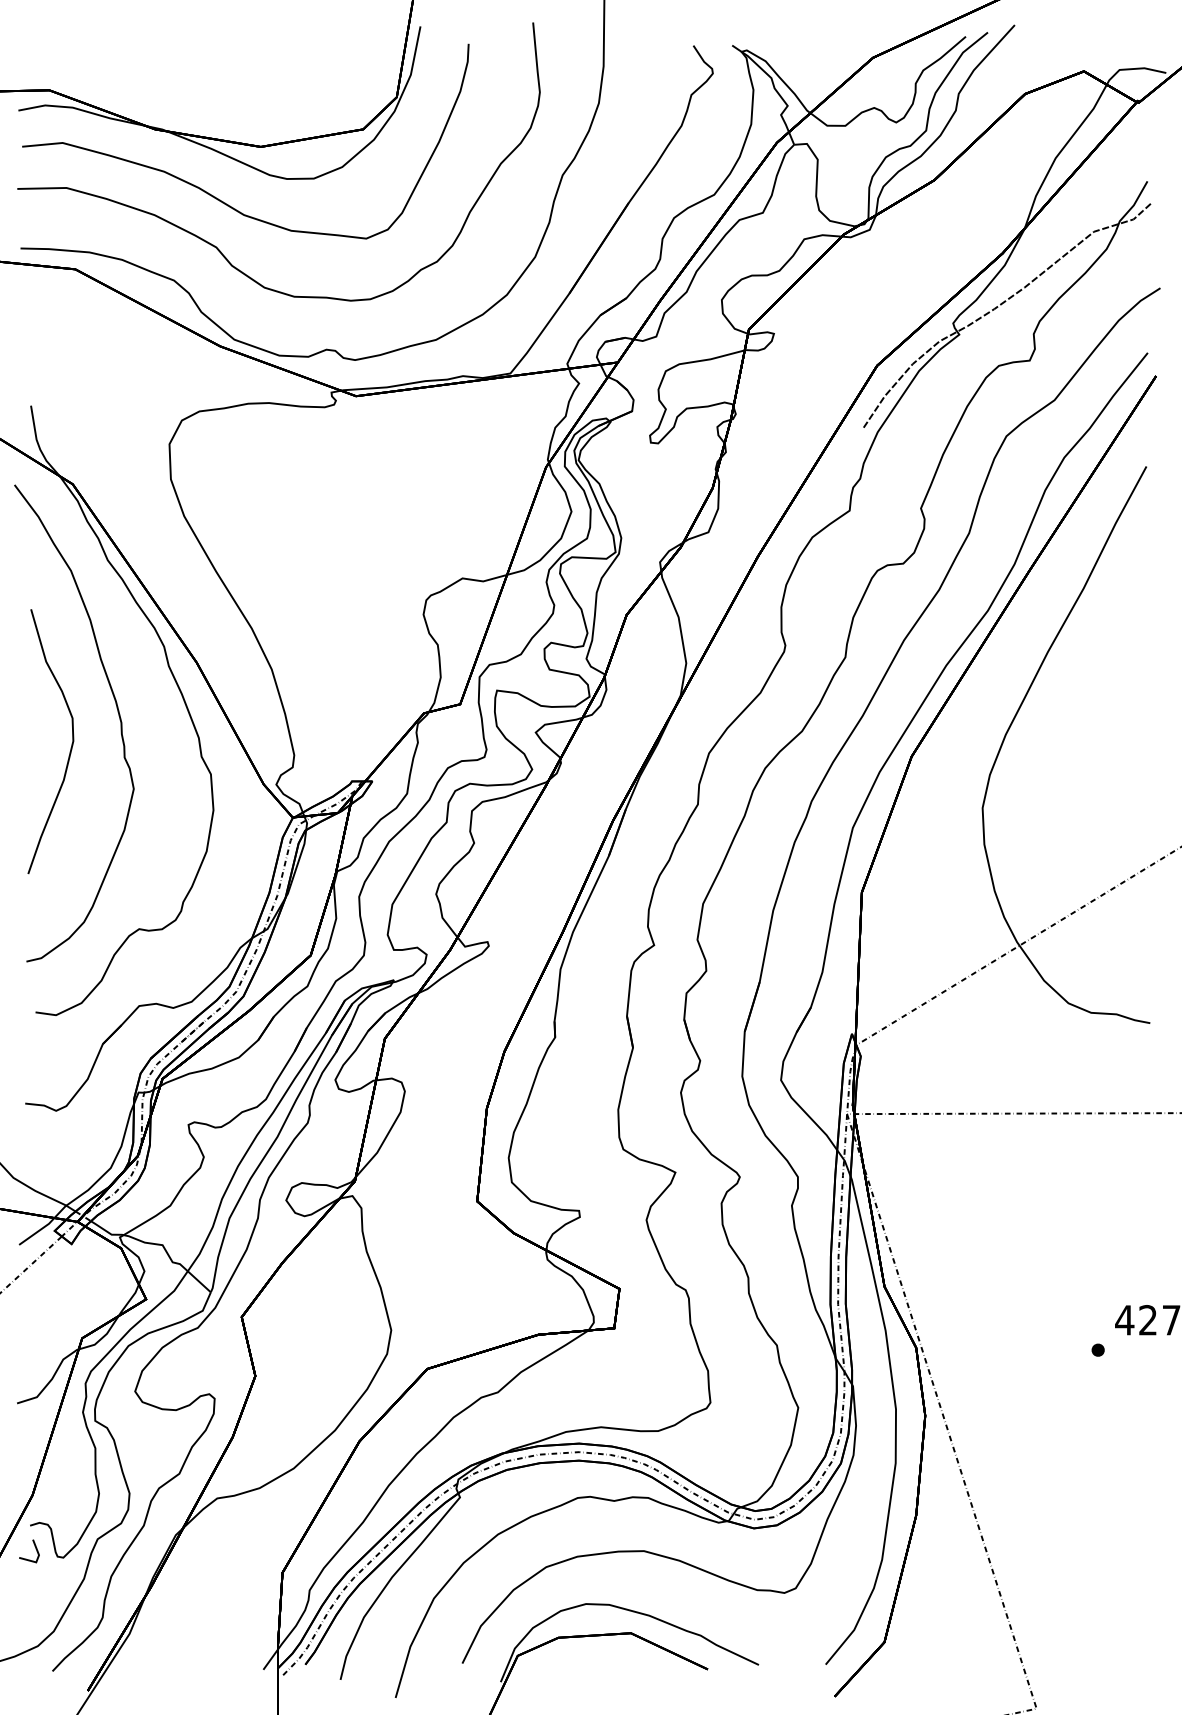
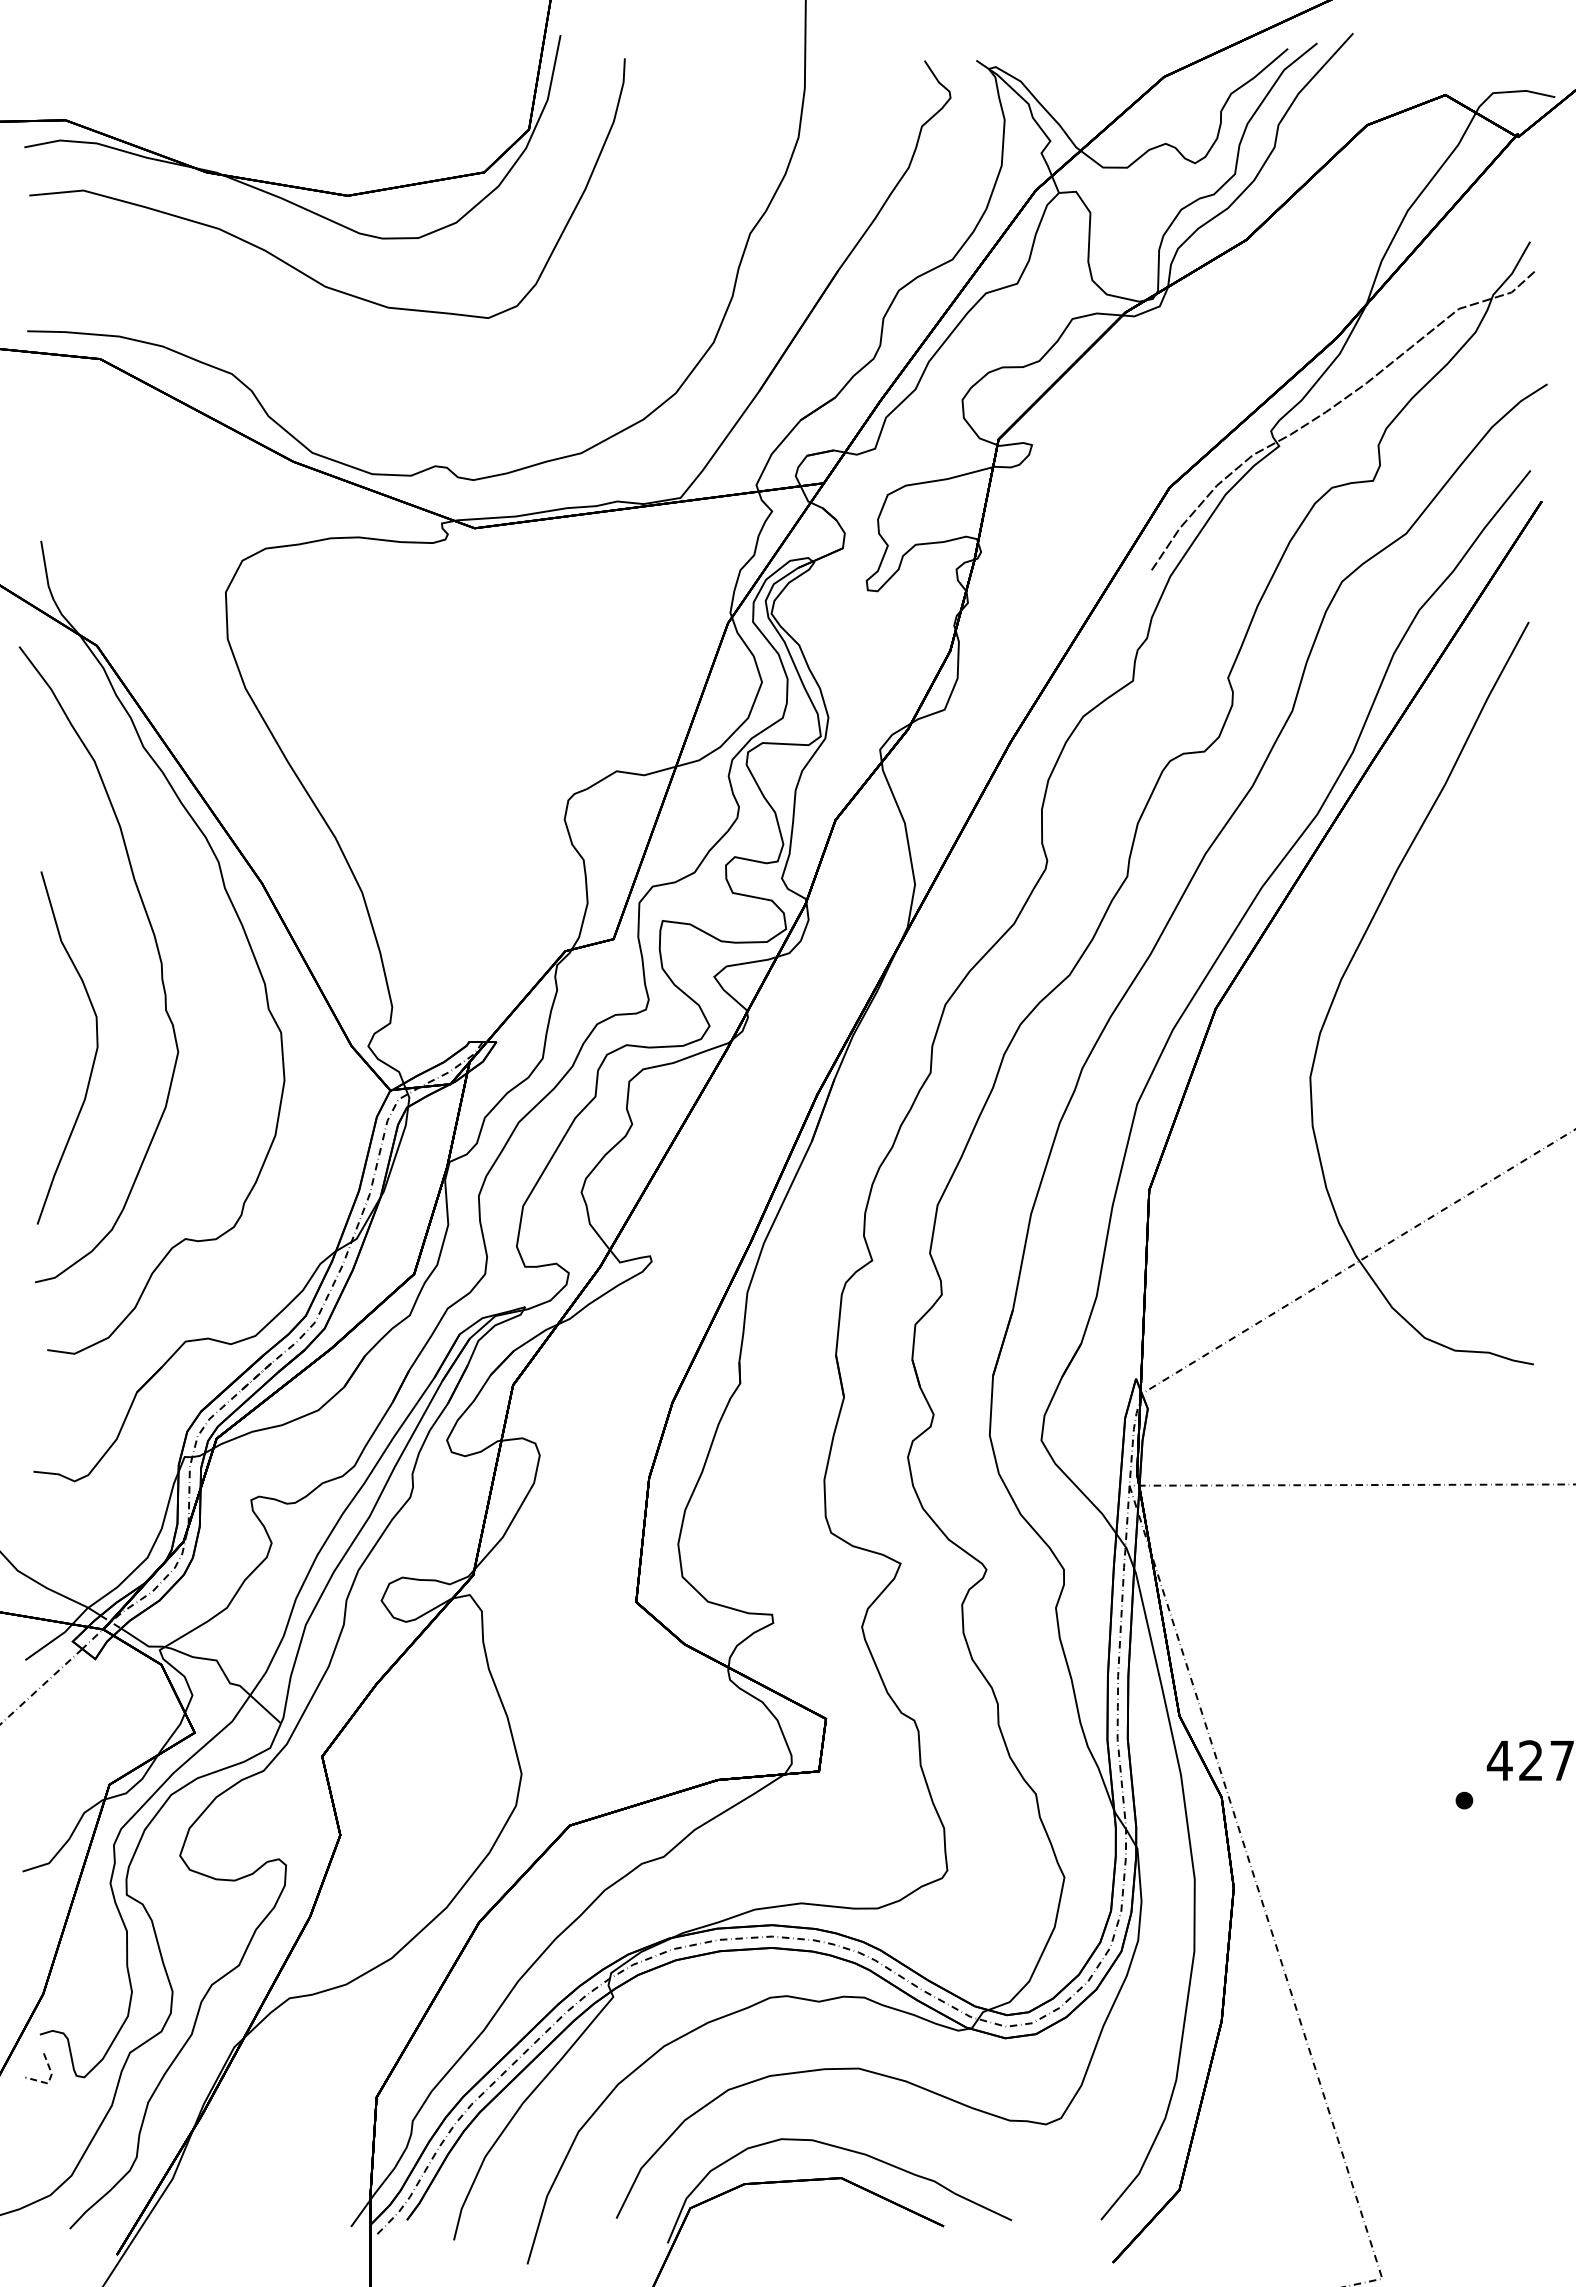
curve: (216, 246) -> (288, 328), removed
curve: (71, 747) -> (94, 1055), moved
line: (37, 1559) -> (49, 2079), solid -> dashed

